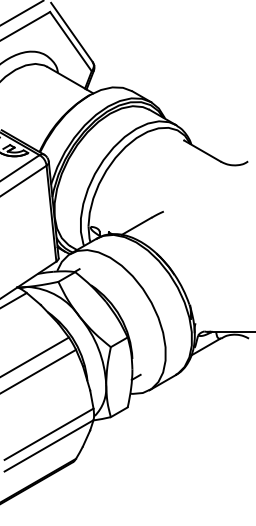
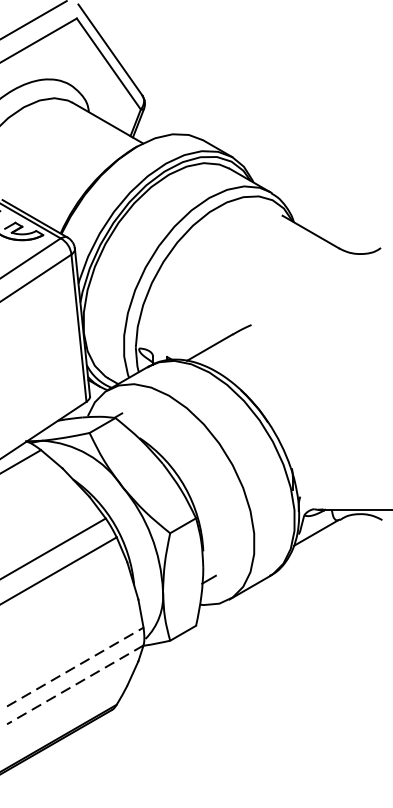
line: (49, 434) -> (75, 667), solid -> dashed
line: (48, 446) -> (74, 685), solid -> dashed

